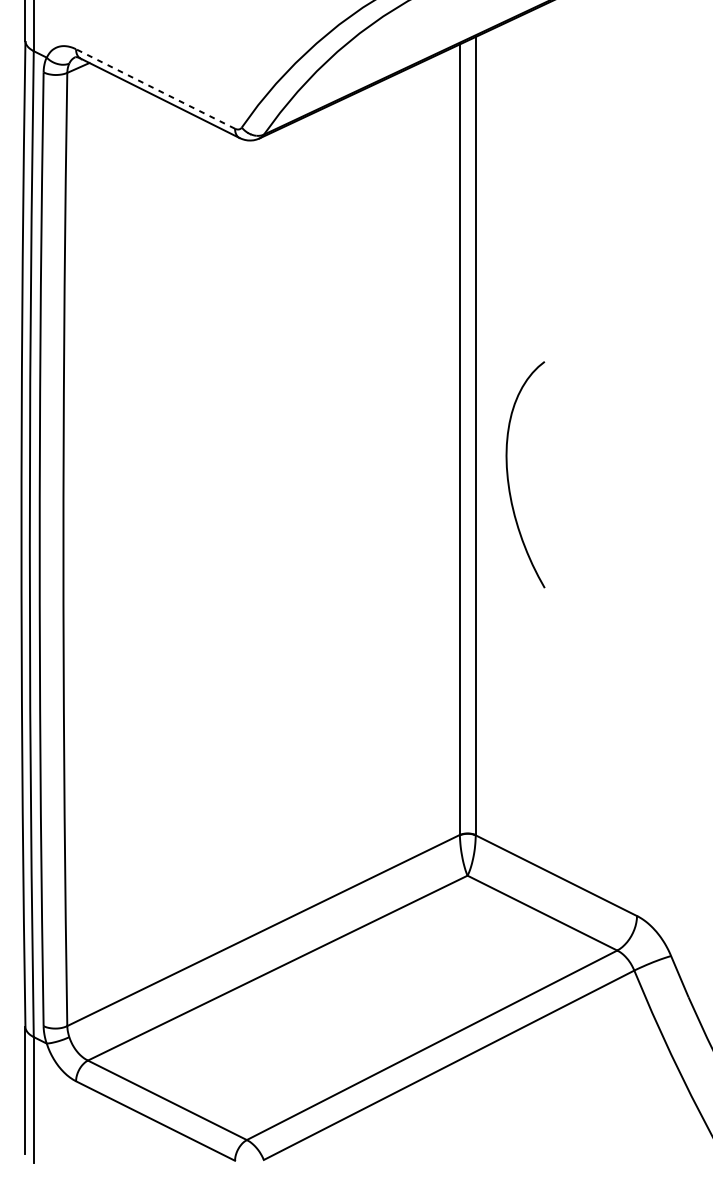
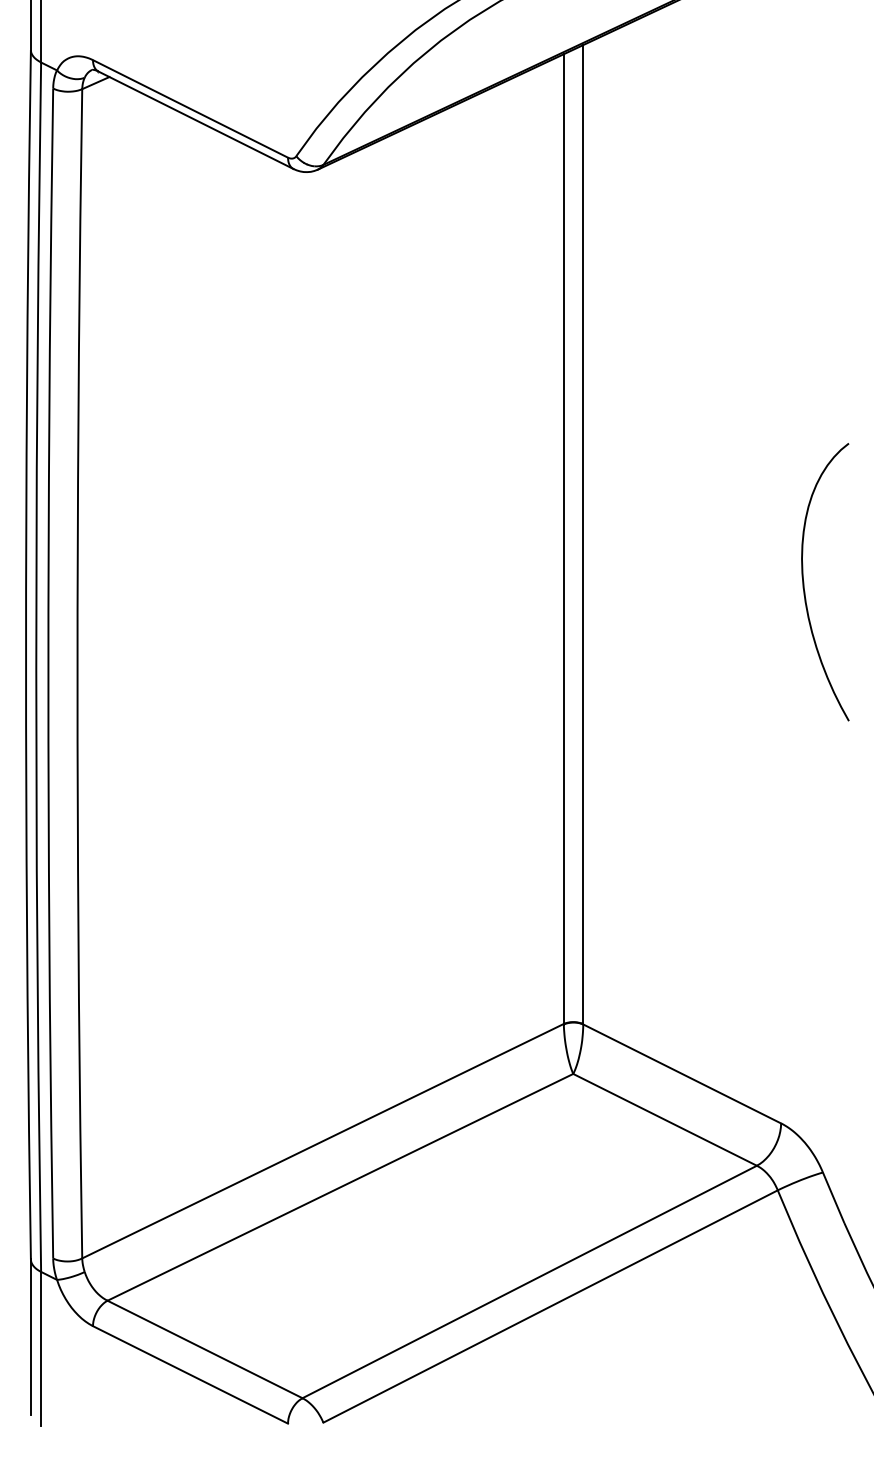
line: (155, 88) -> (190, 108), dashed -> solid
curve: (508, 475) -> (804, 582), moved

